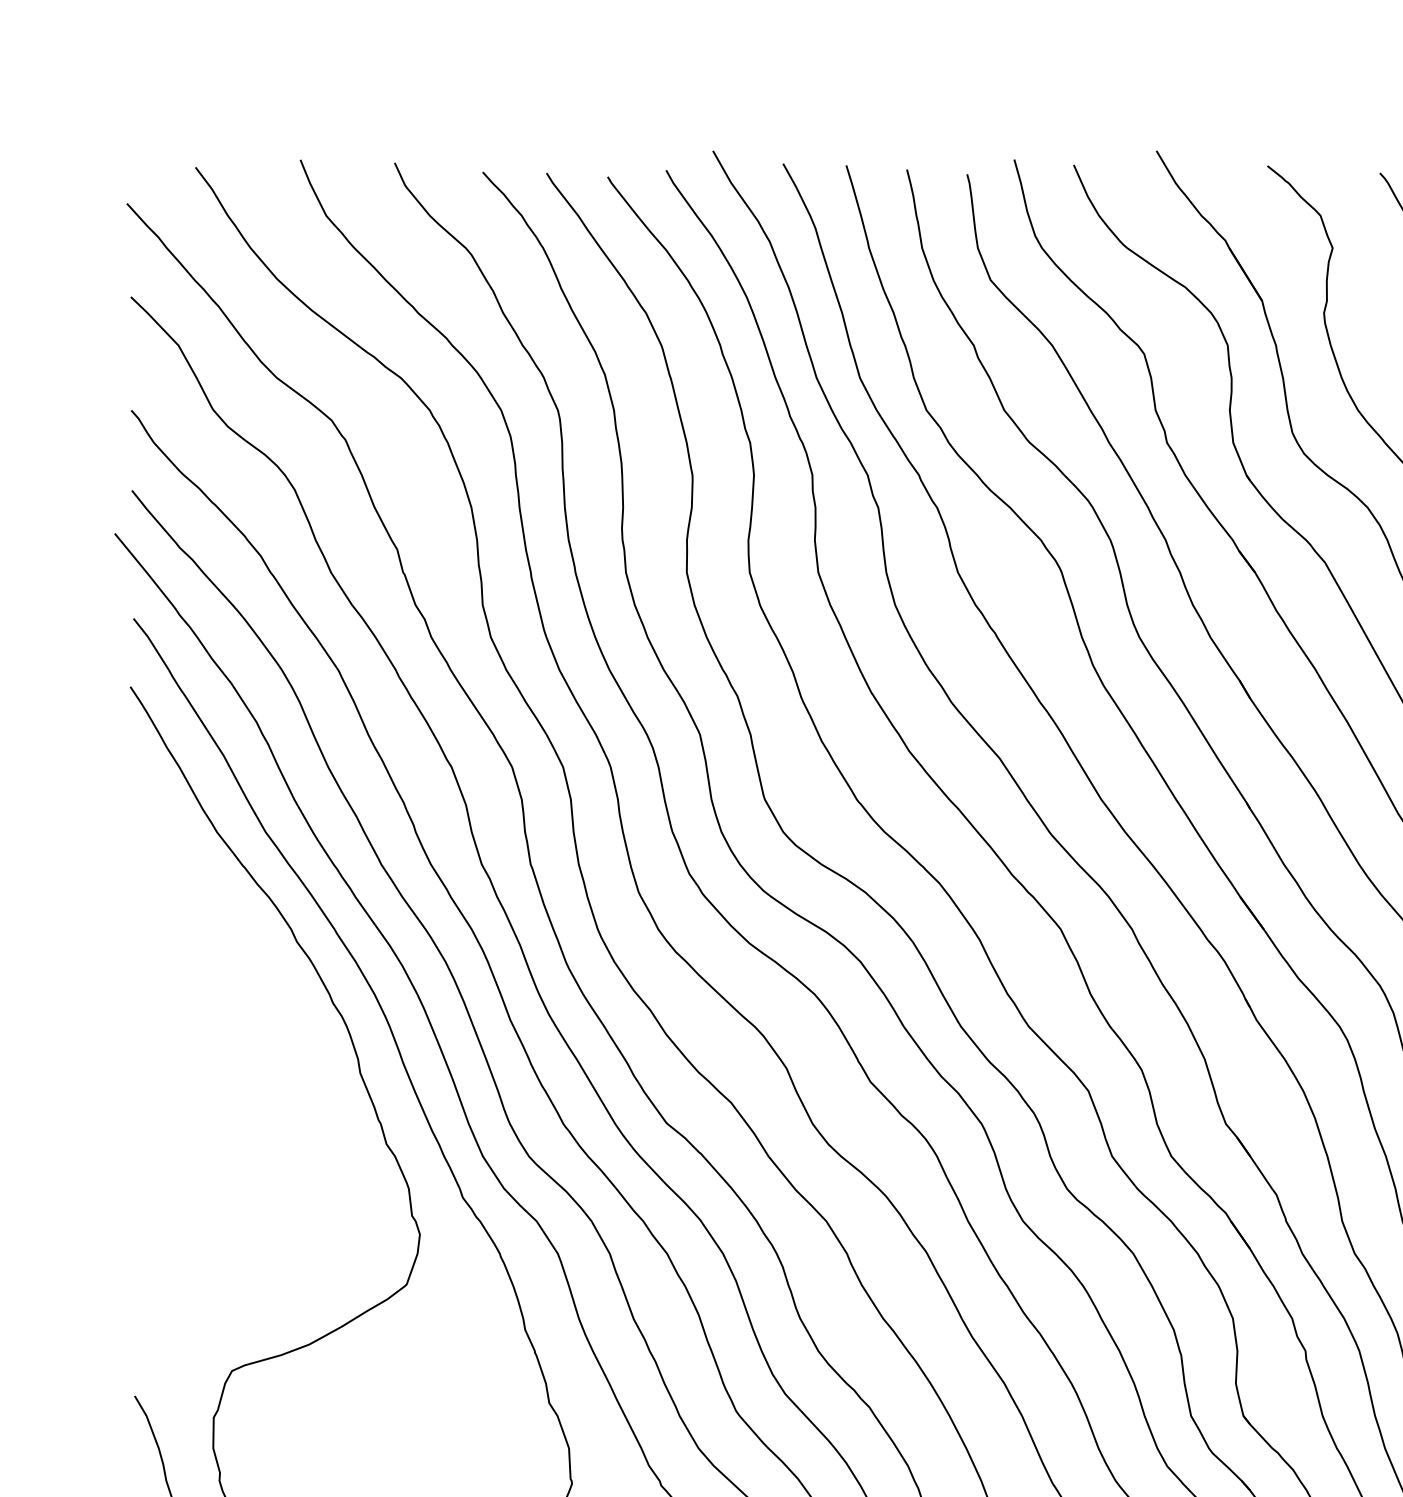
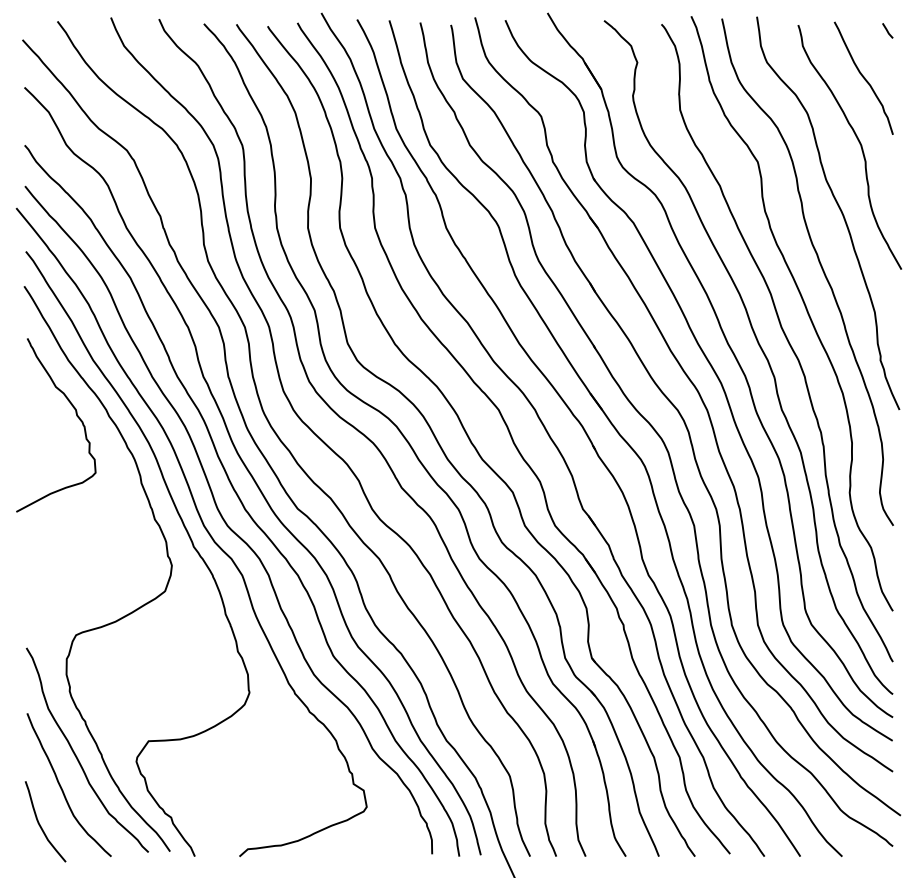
curve: (232, 942) -> (76, 416), added

